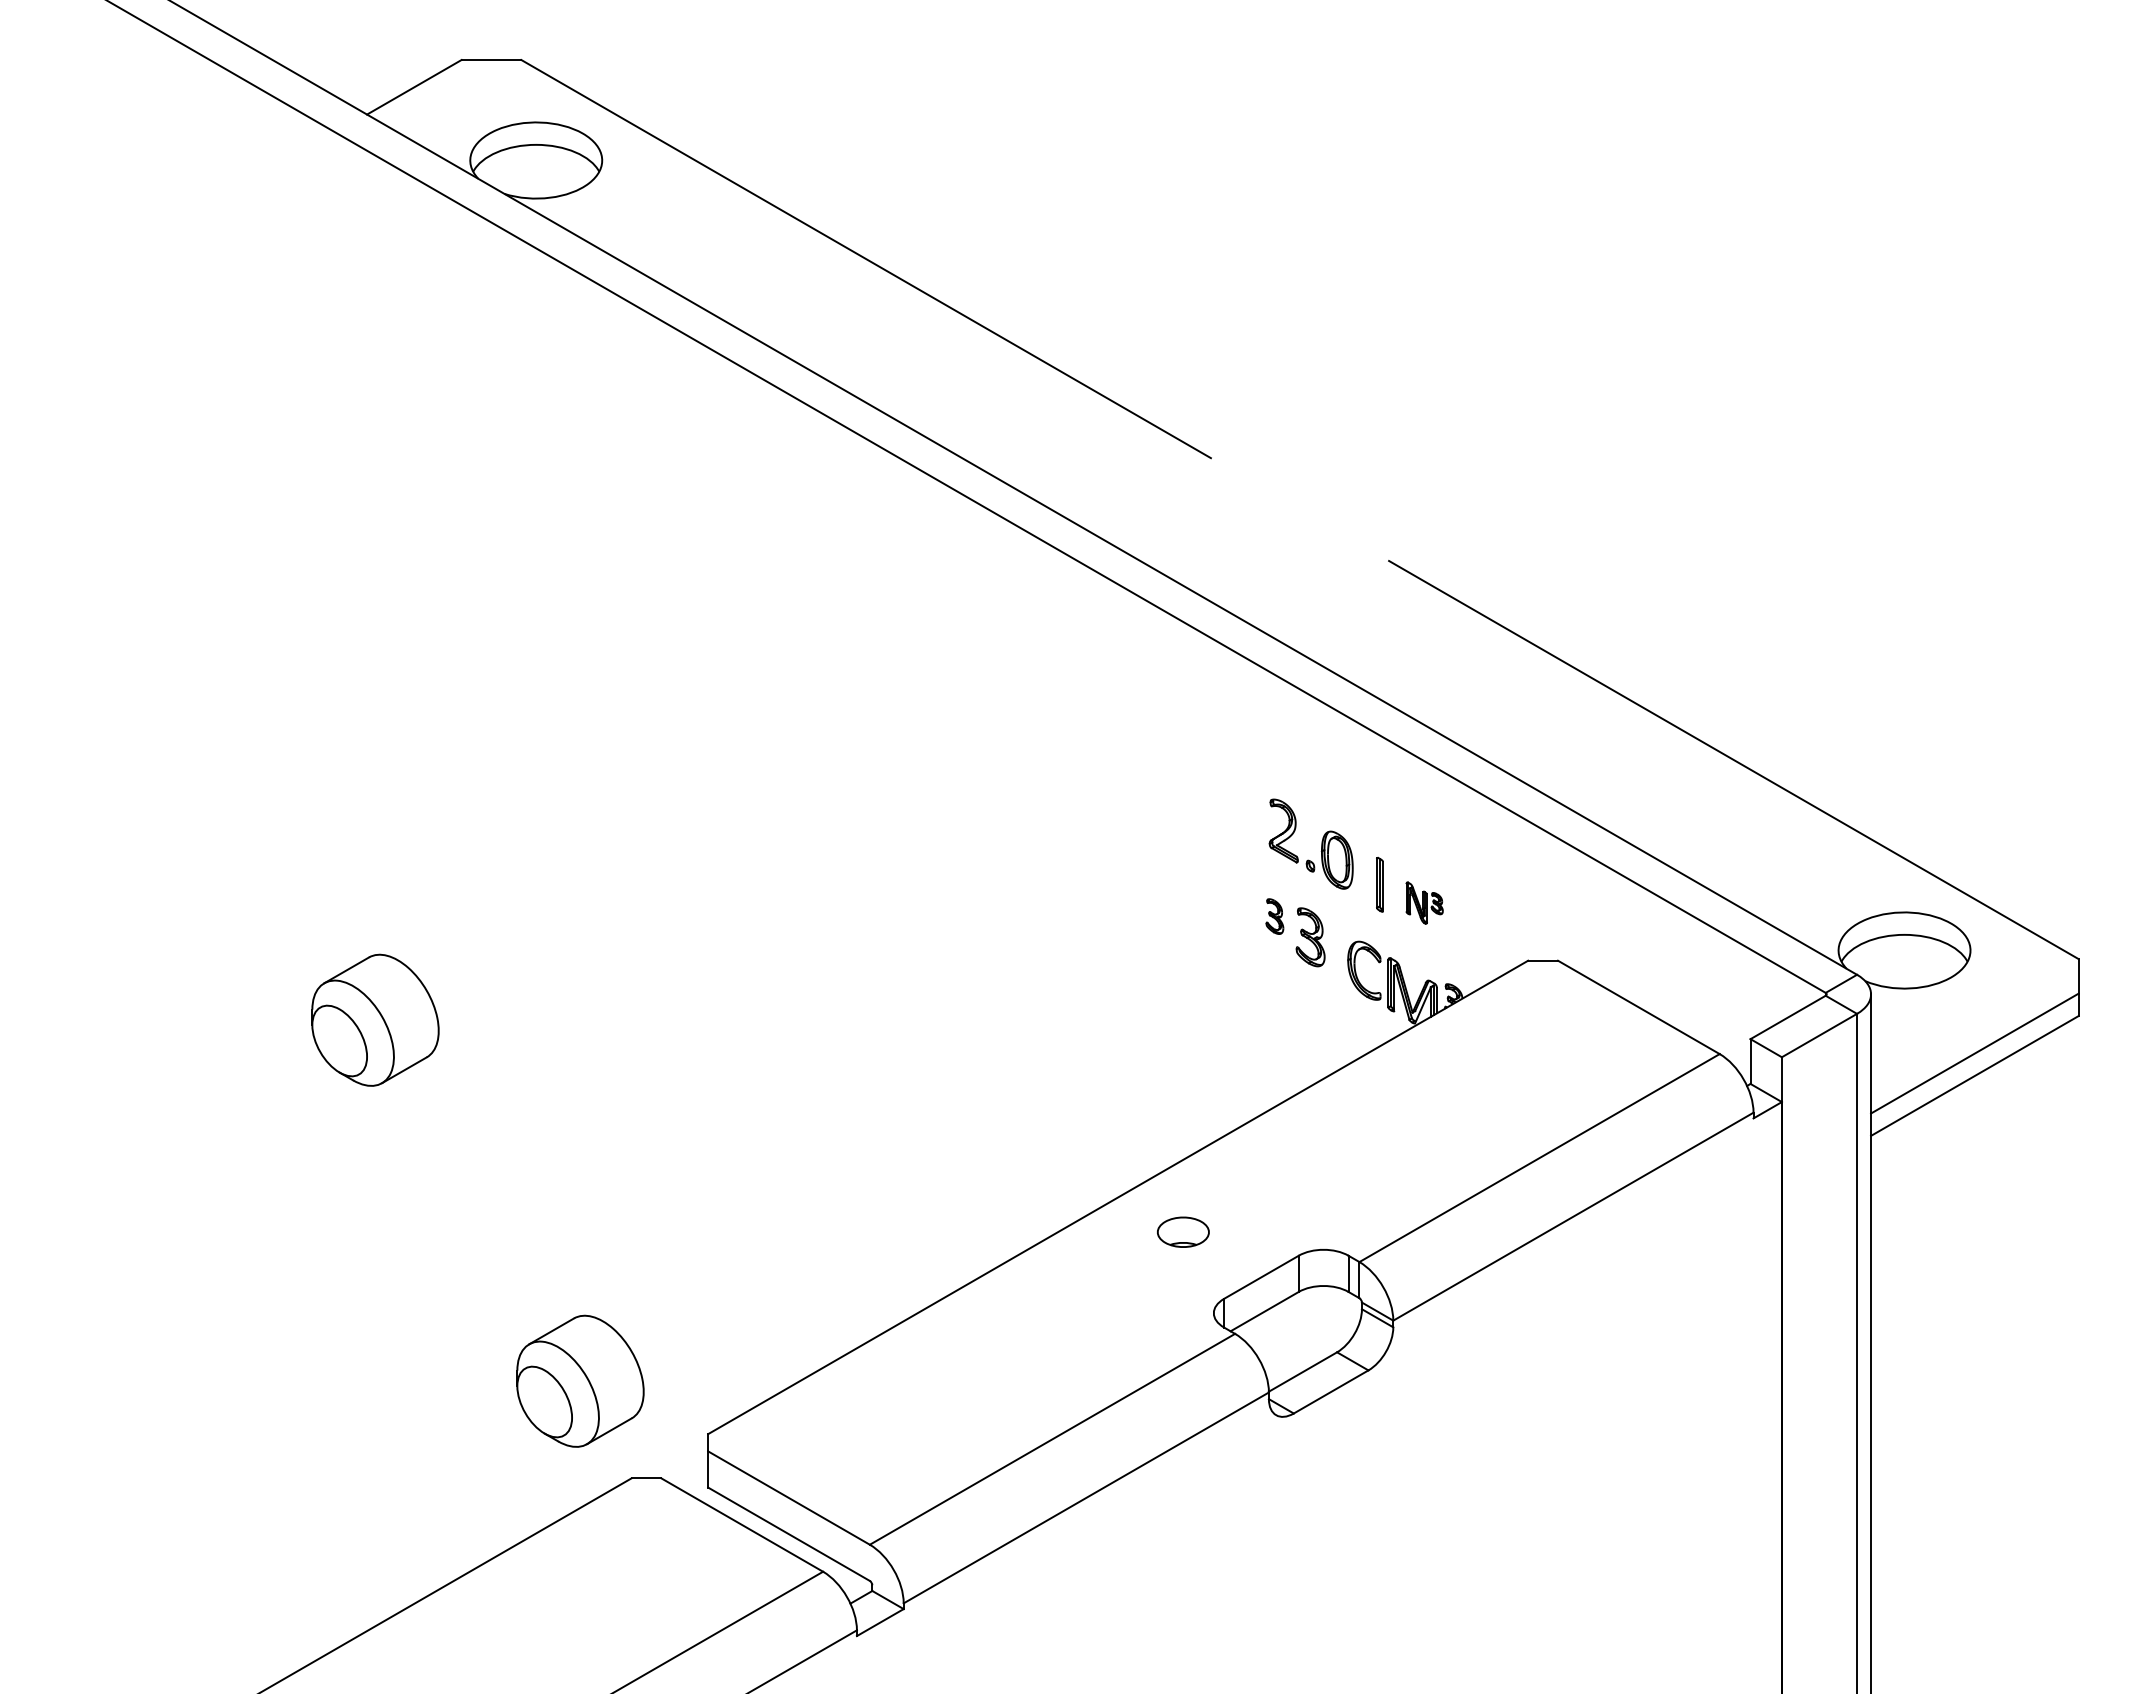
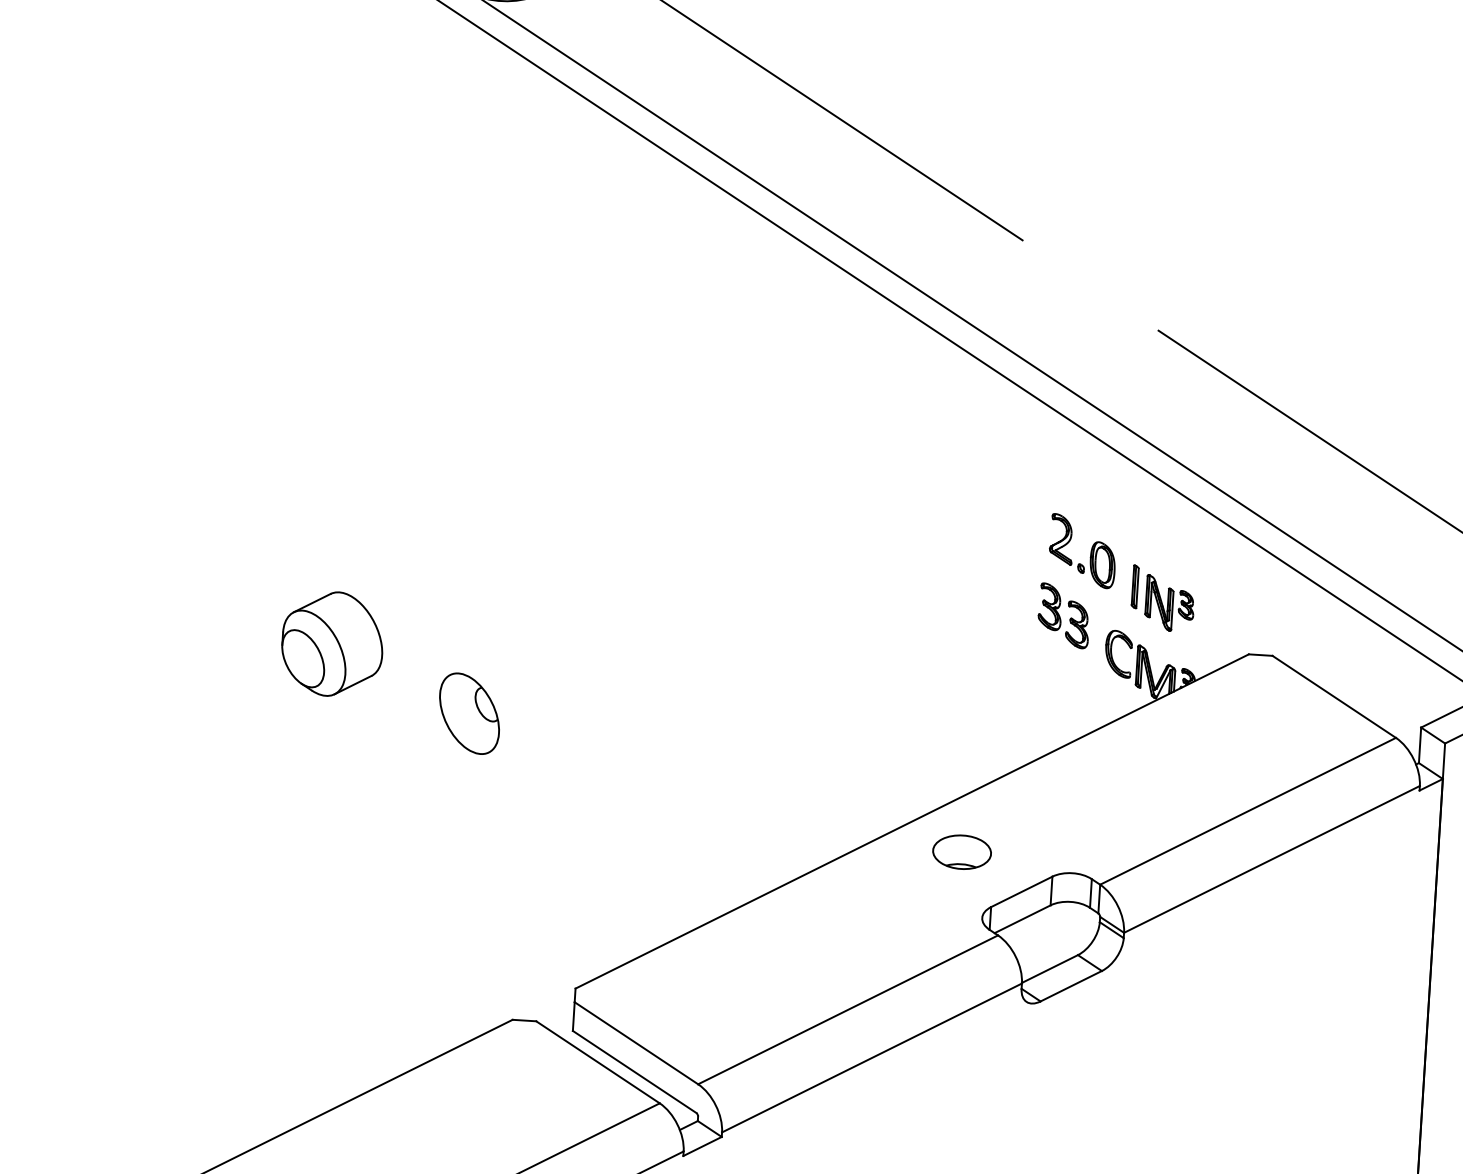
part: (1424, 902) -> (1169, 603), size x1.67
part: (1274, 916) -> (1050, 606), size x1.67
part: (552, 1096) -> (469, 713), added
part: (1183, 1232) -> (962, 852), size x1.43
part: (580, 1380) -> (477, 939), removed

